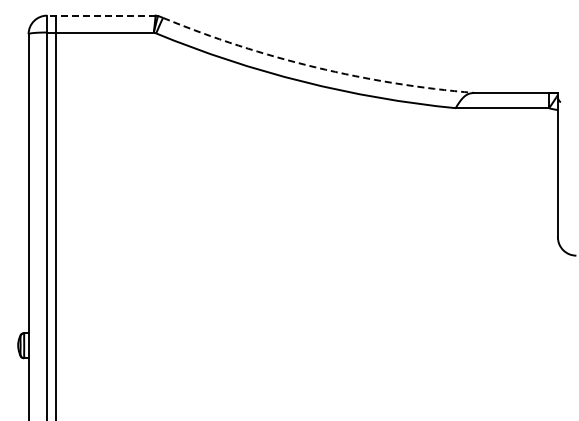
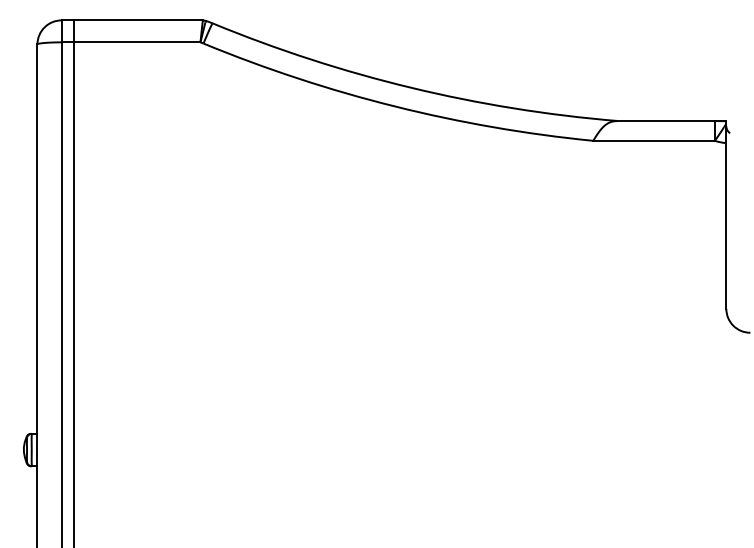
line: (100, 15) -> (131, 20), dashed -> solid
arc: (315, 67) -> (410, 87), dashed -> solid

